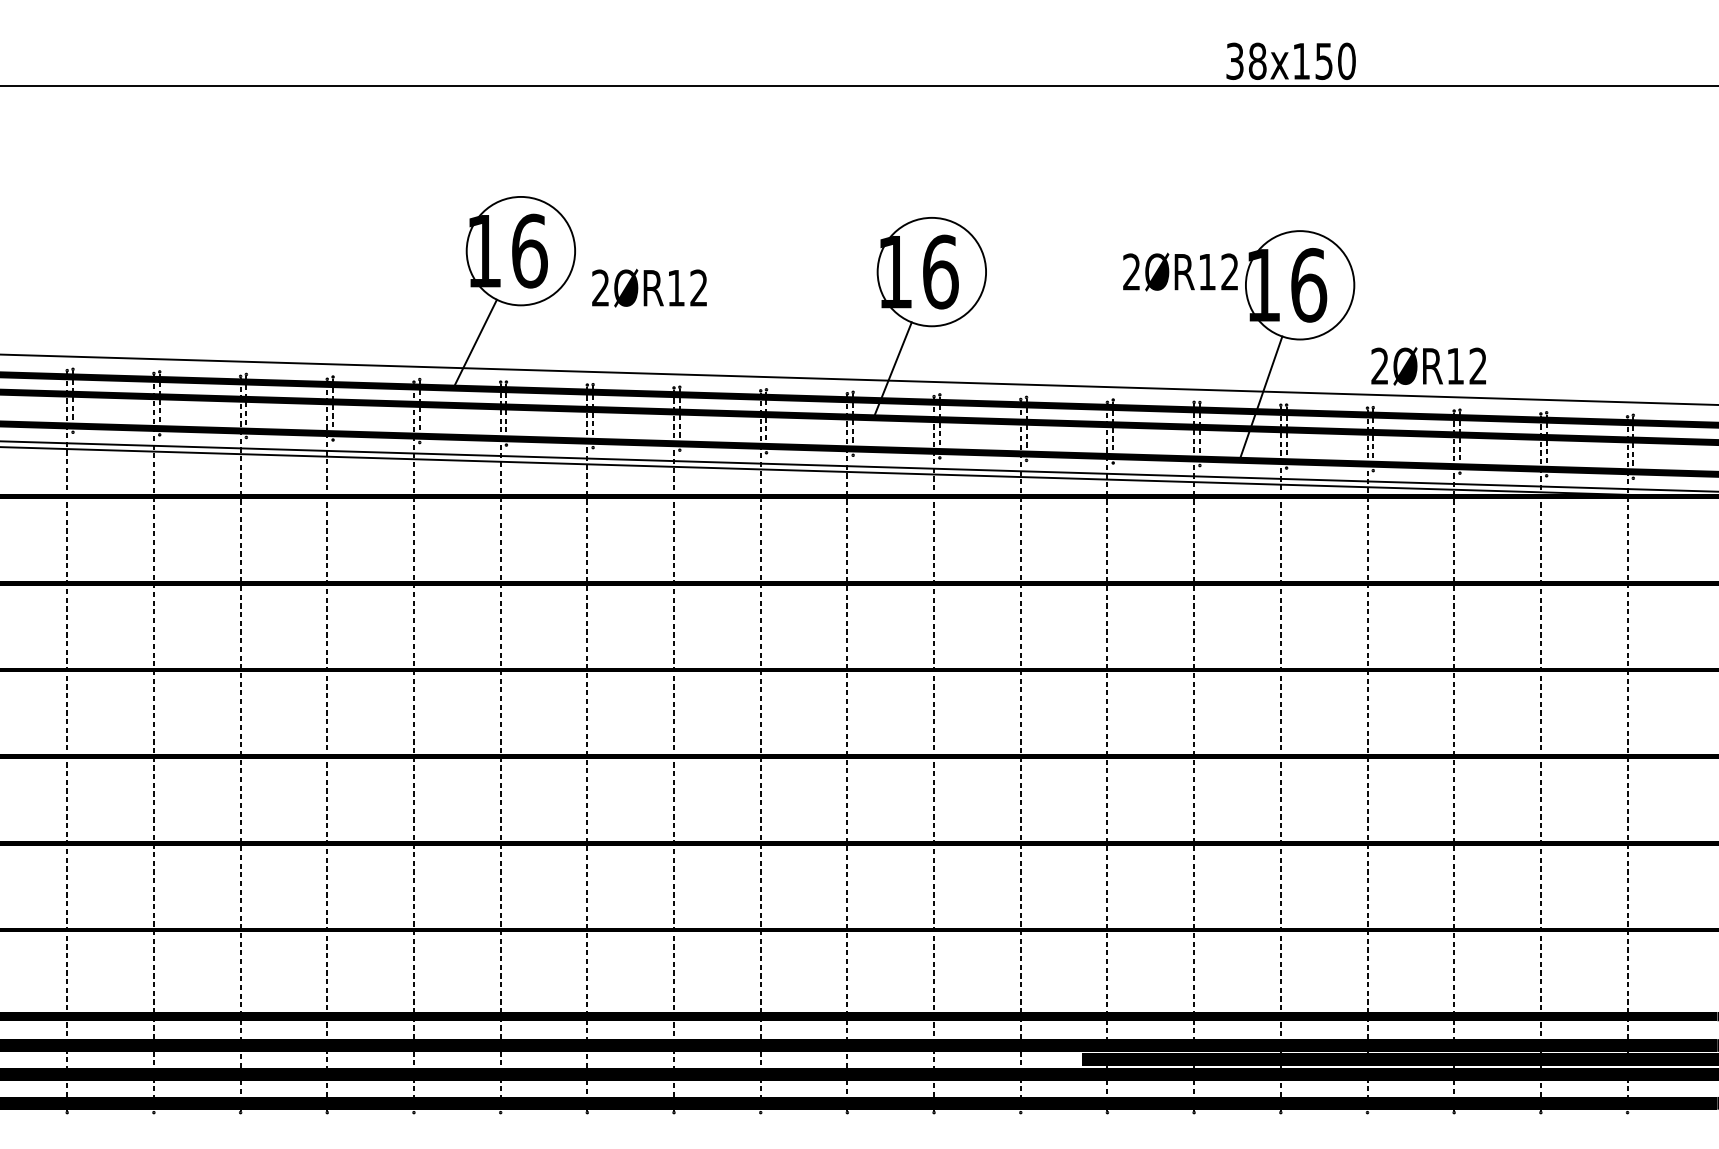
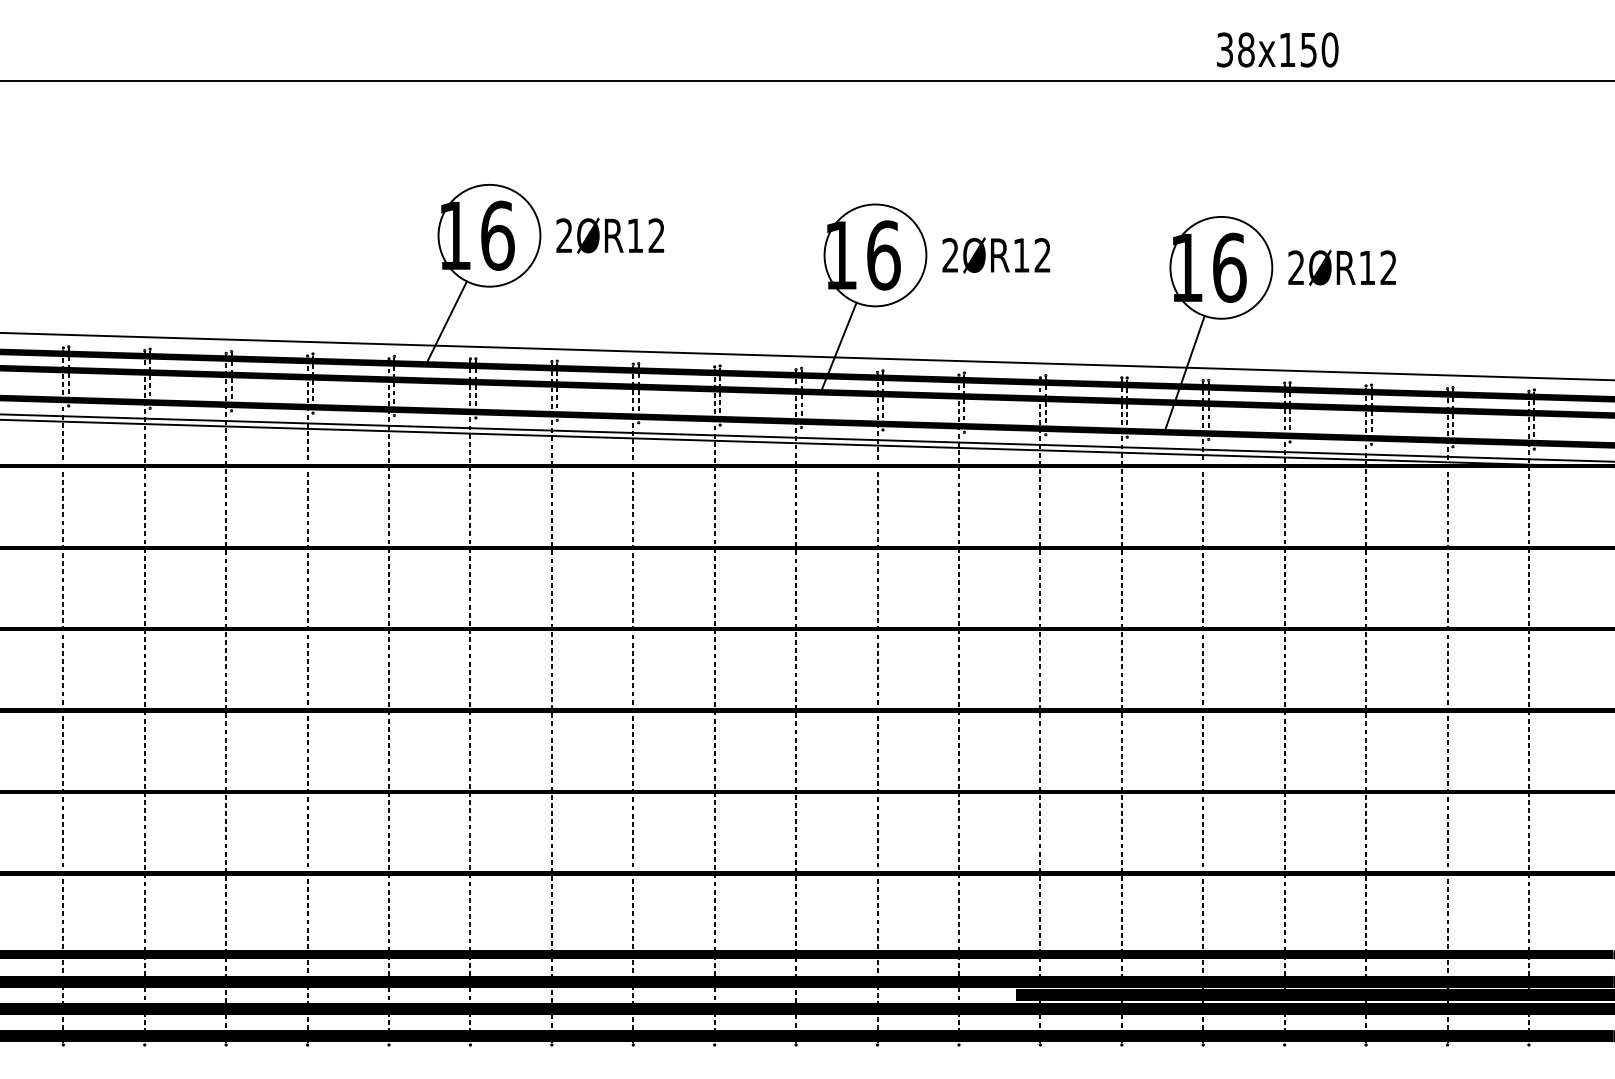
text: (1290, 60) -> (1277, 49), moved
text: (1180, 271) -> (996, 254), moved
text: (649, 287) -> (610, 235), moved
text: (1428, 366) -> (1341, 268), moved

